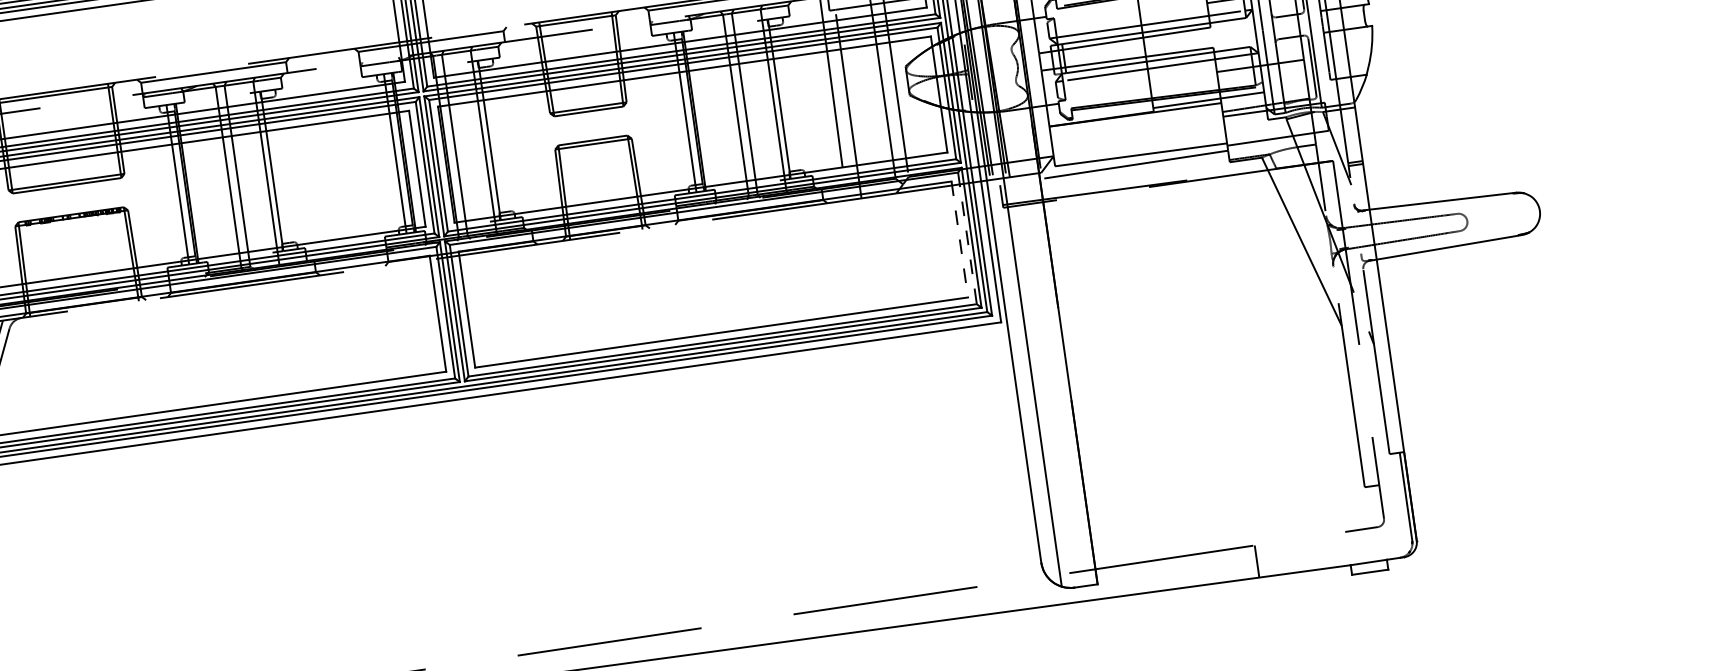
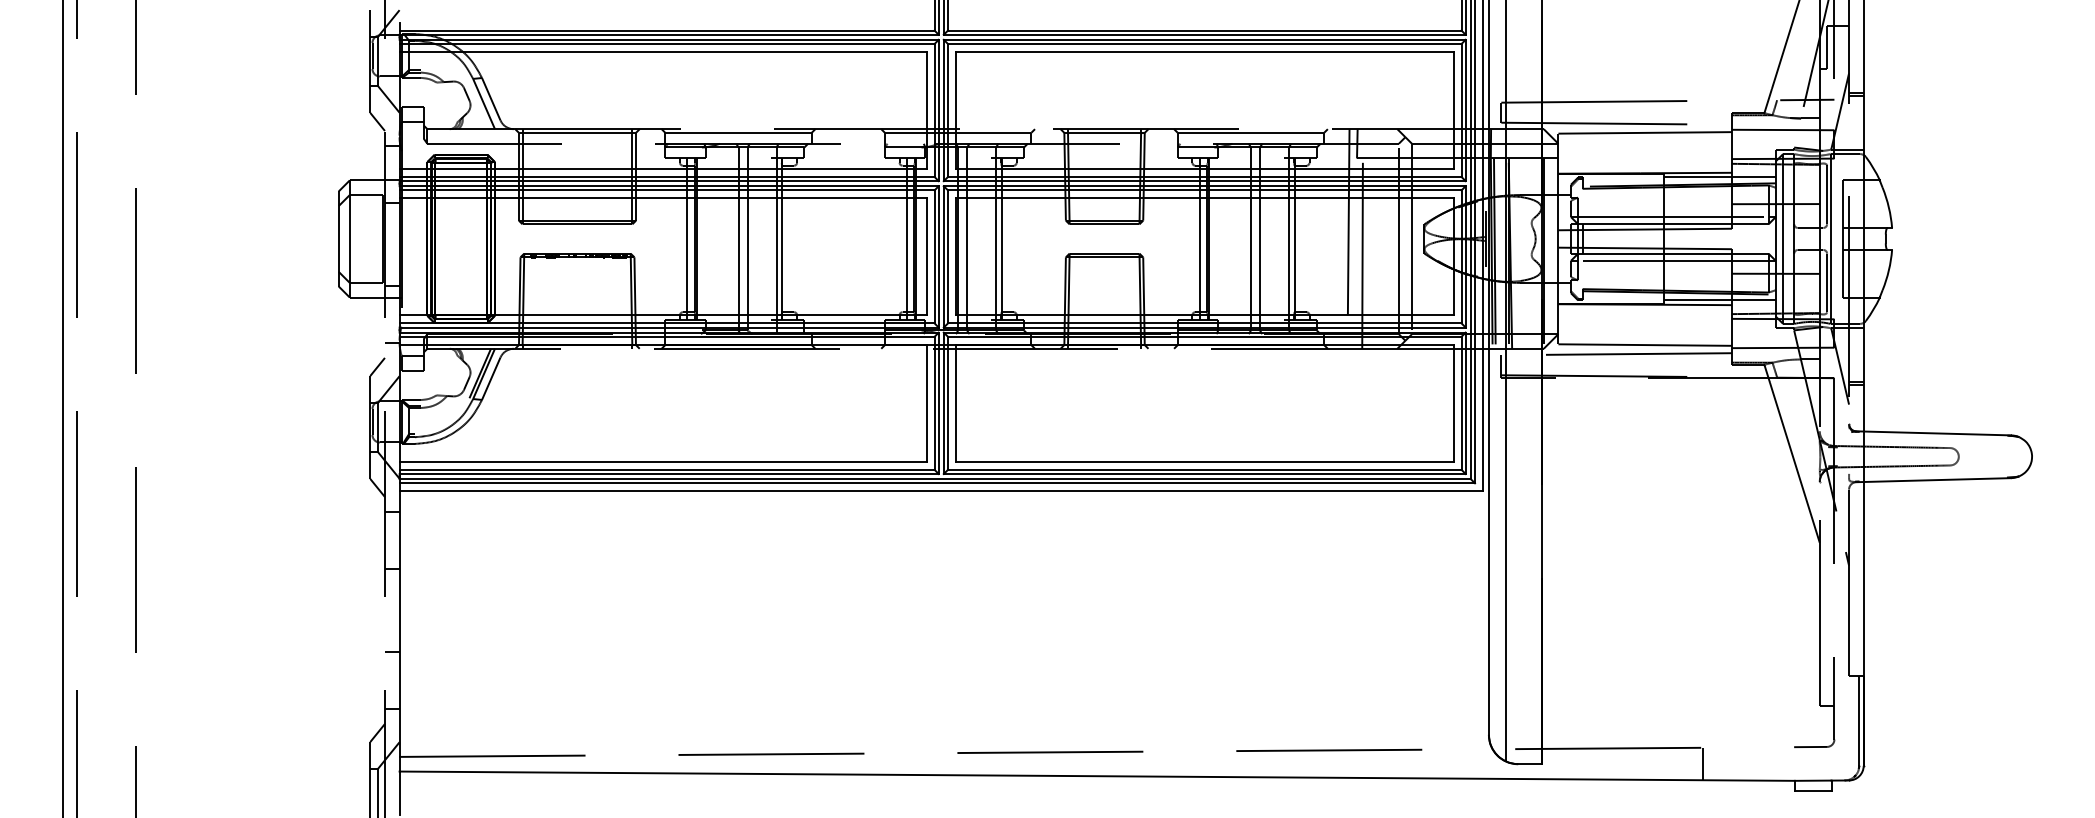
line: (967, 238) -> (1461, 403), dashed -> solid
line: (959, 239) -> (1453, 403), dashed -> solid

